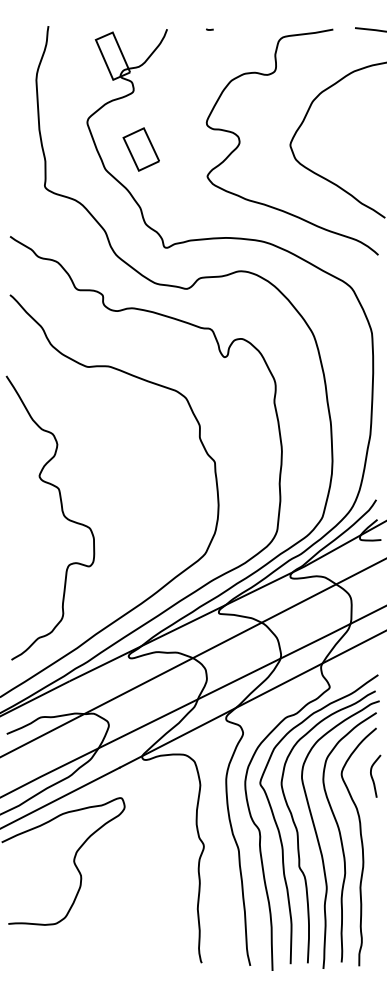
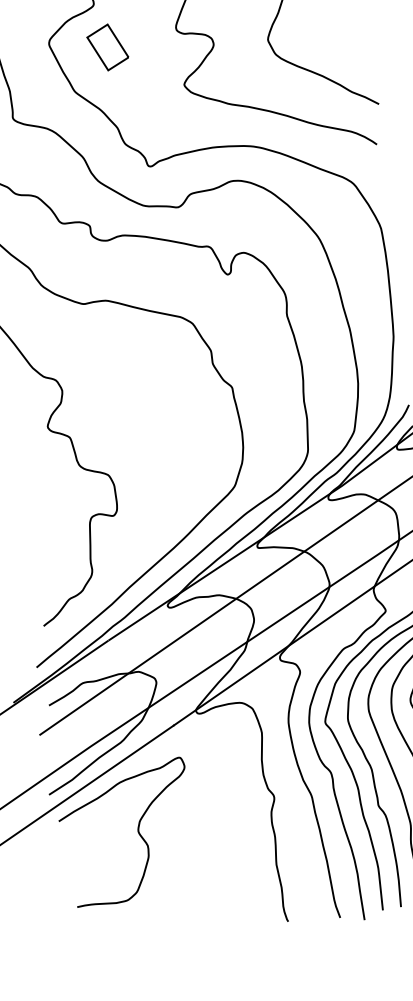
part: (140, 149) -> (106, 47), moved

